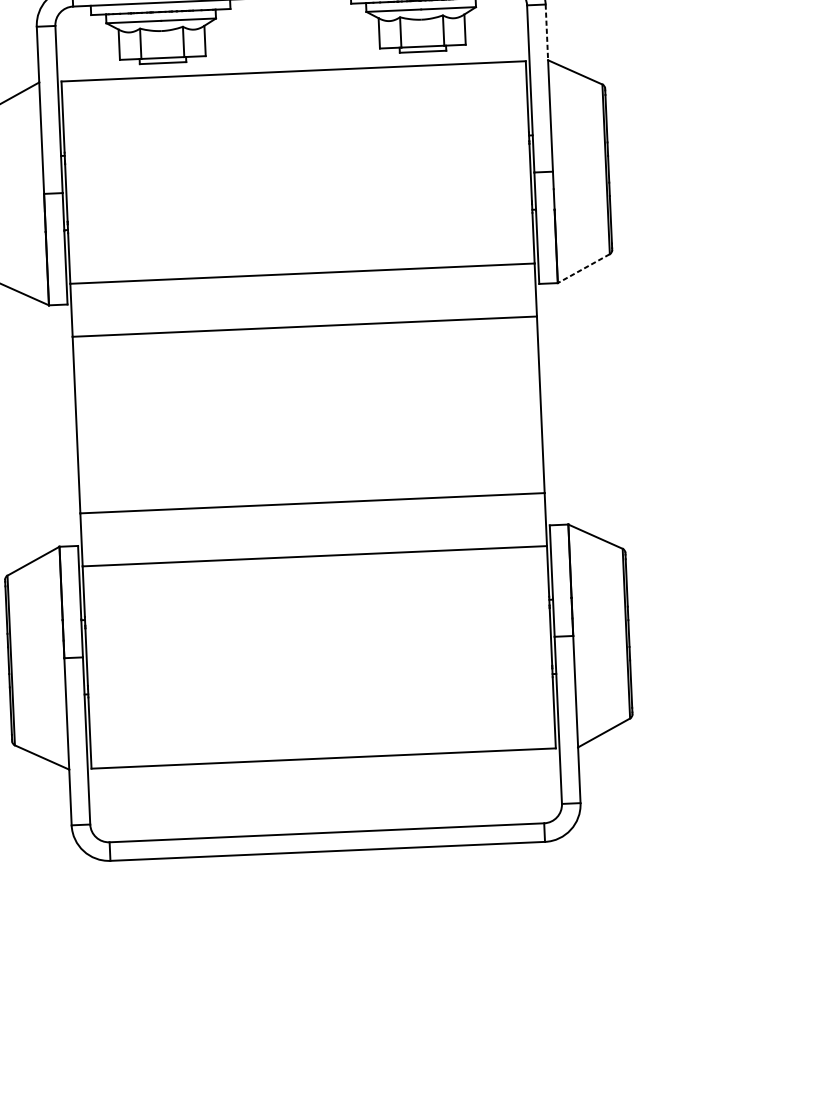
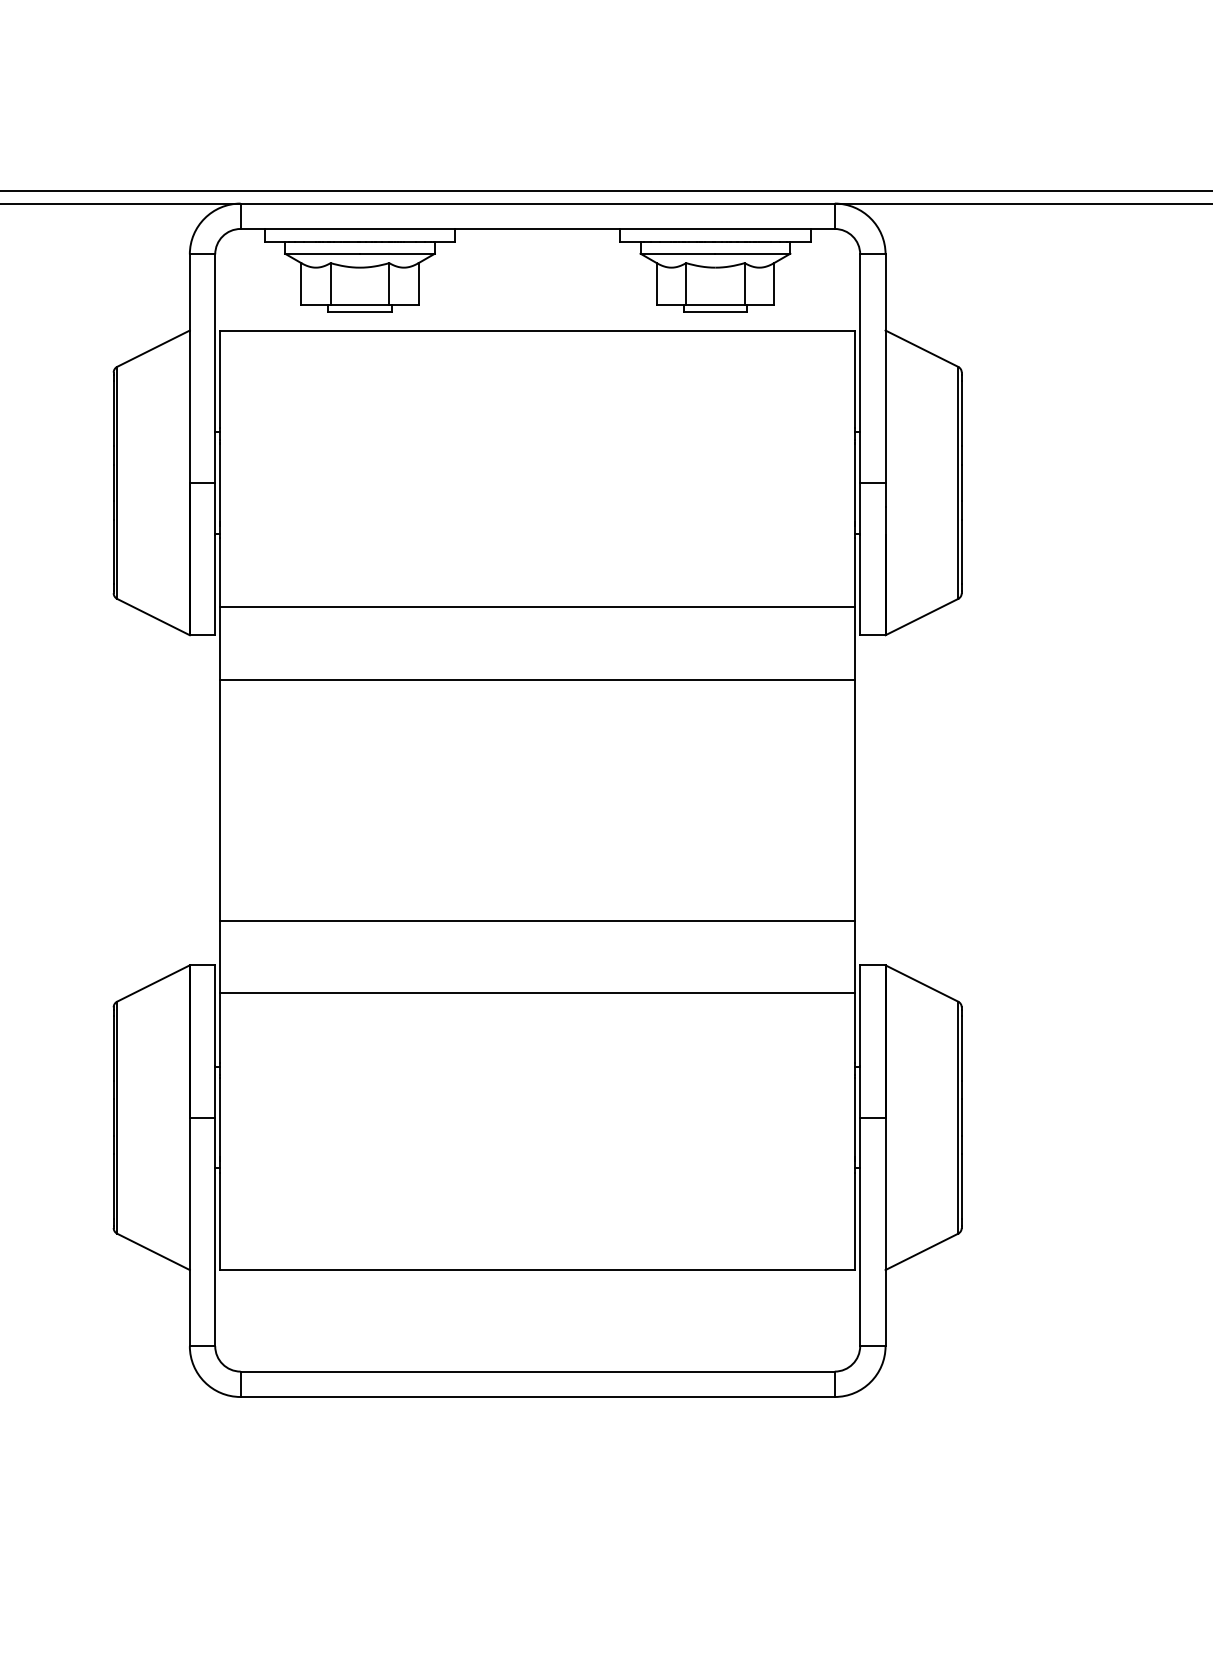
line: (546, 32) -> (885, 292), dashed -> solid
line: (583, 268) -> (921, 617), dashed -> solid

